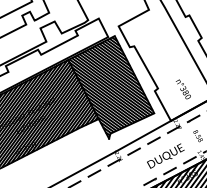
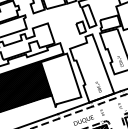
hatch: (110, 86) -> (60, 79), removed

